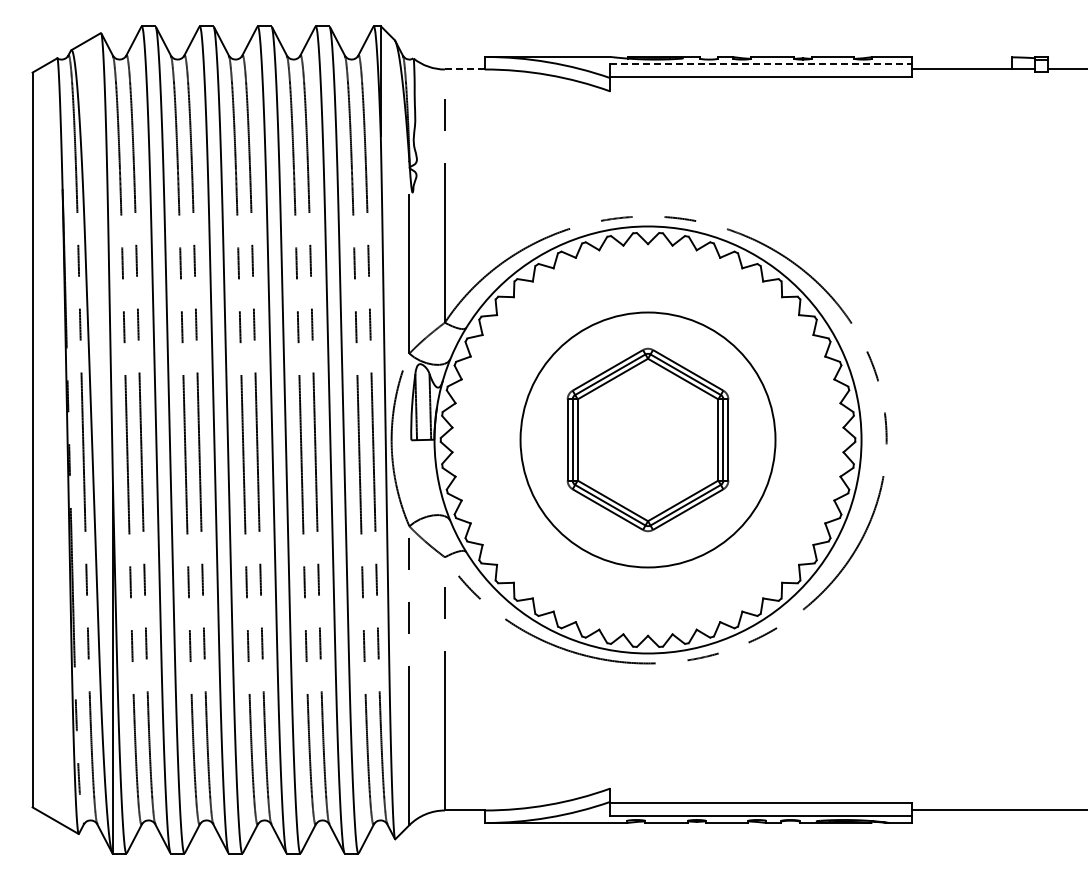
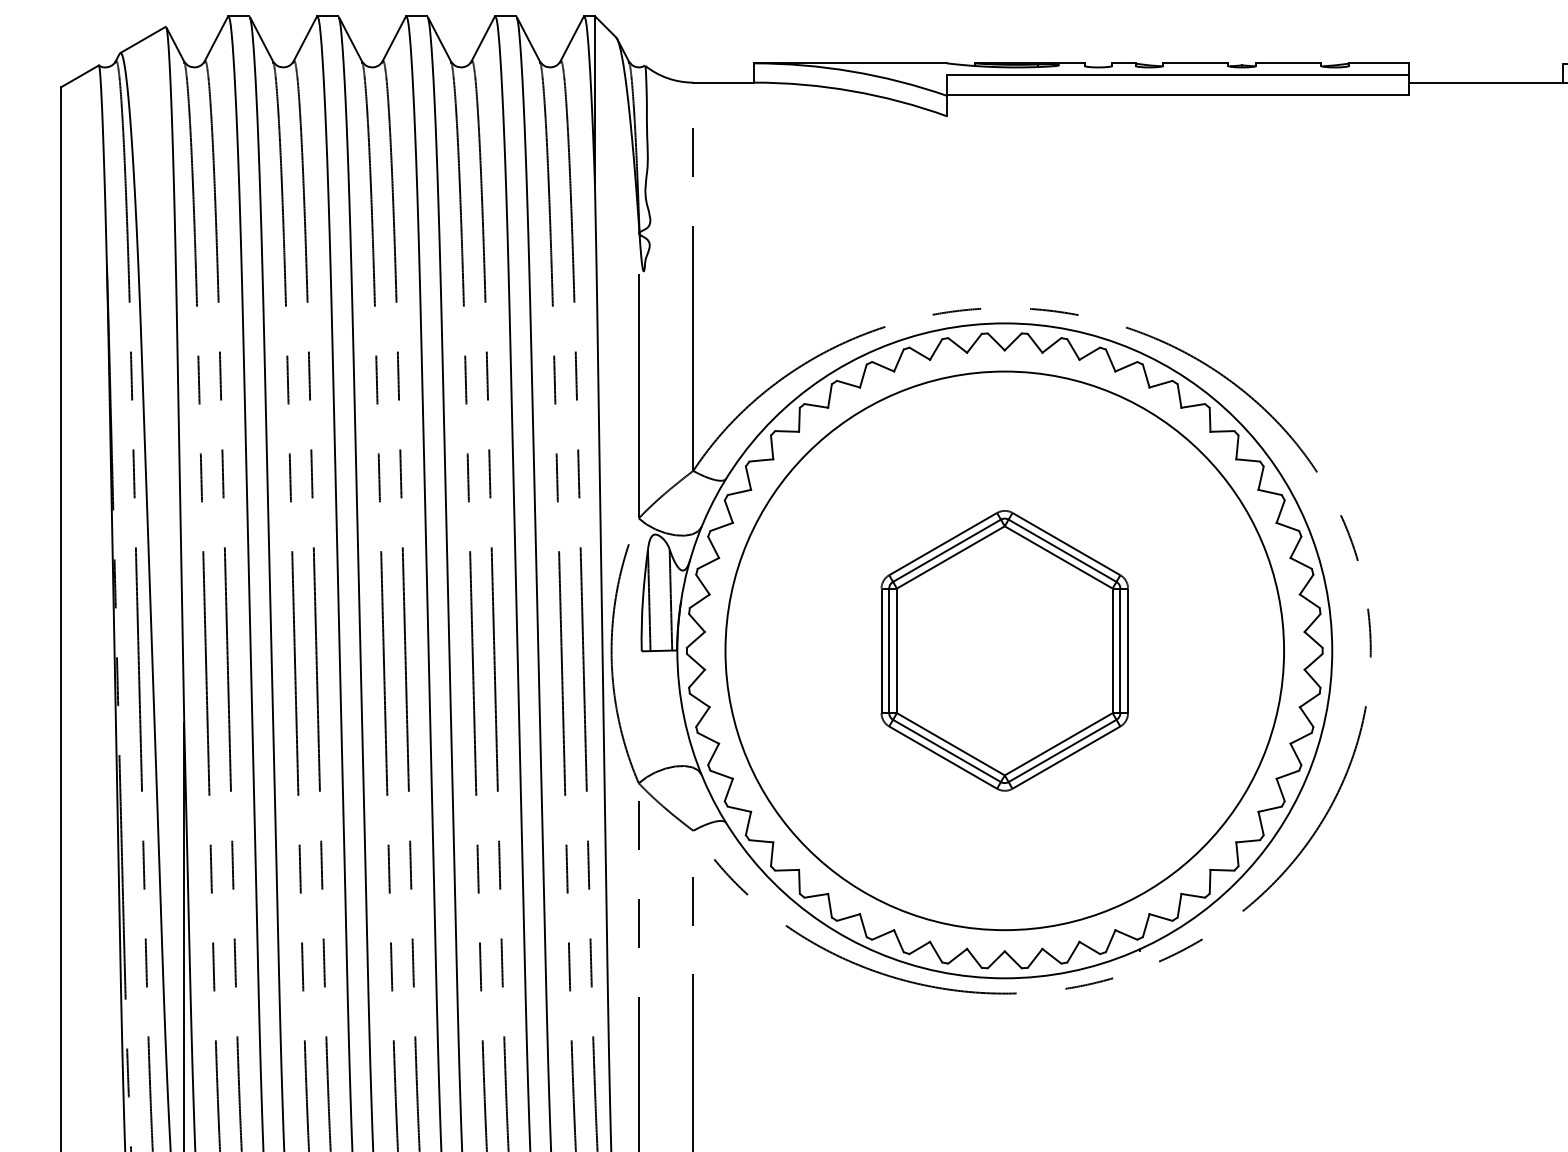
line: (761, 64) -> (1178, 74), dashed -> solid
line: (464, 69) -> (723, 82), dashed -> solid
circle: (647, 439) -> (1003, 650), size x1.43

